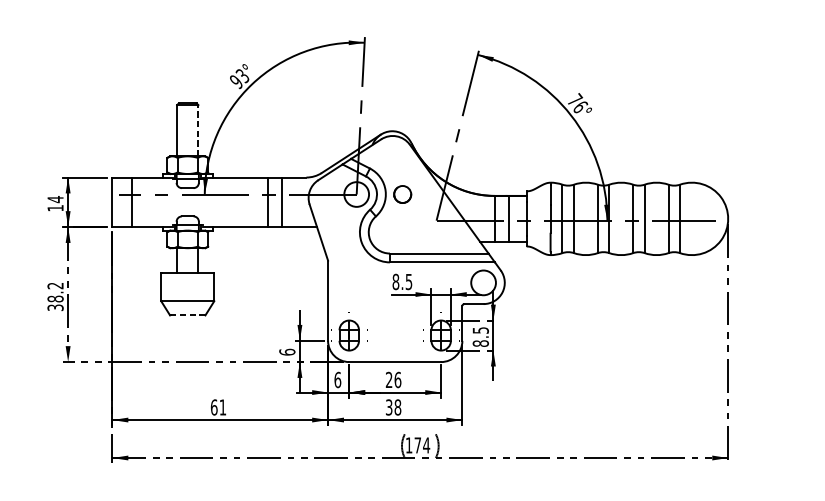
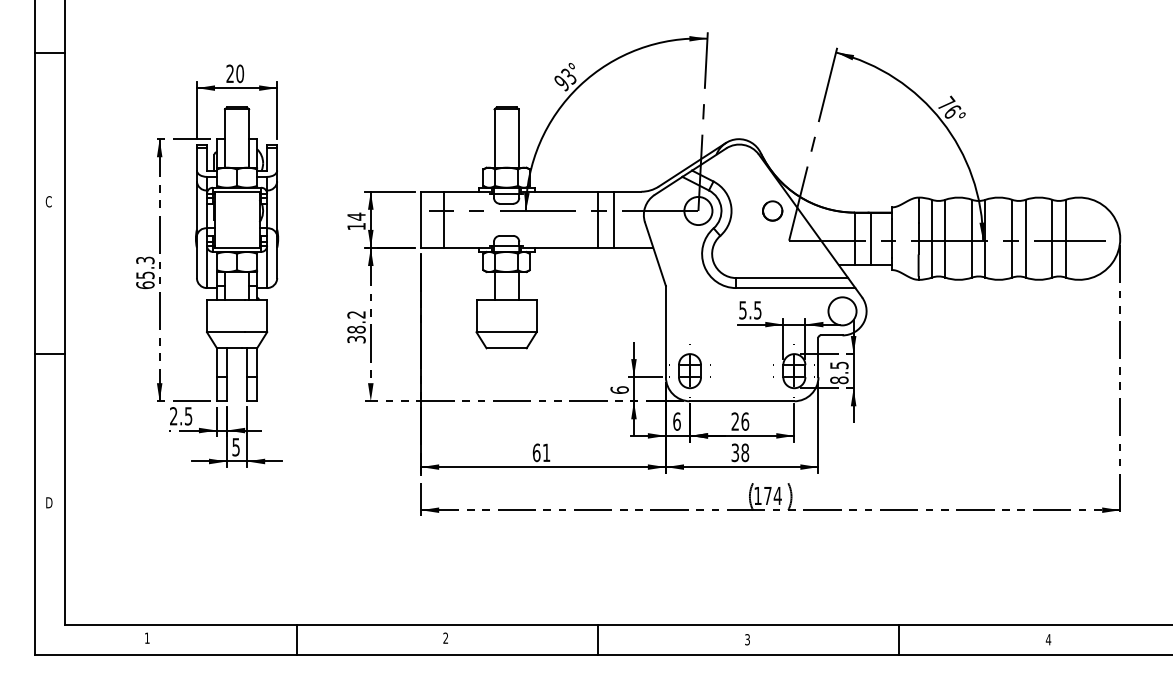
line: (198, 130) -> (518, 138), dashed -> solid
circle: (402, 194) -> (772, 210), moved
text: (395, 282) -> (742, 310), 8.5 -> 5.5
line: (187, 315) -> (506, 348), dashed -> solid

